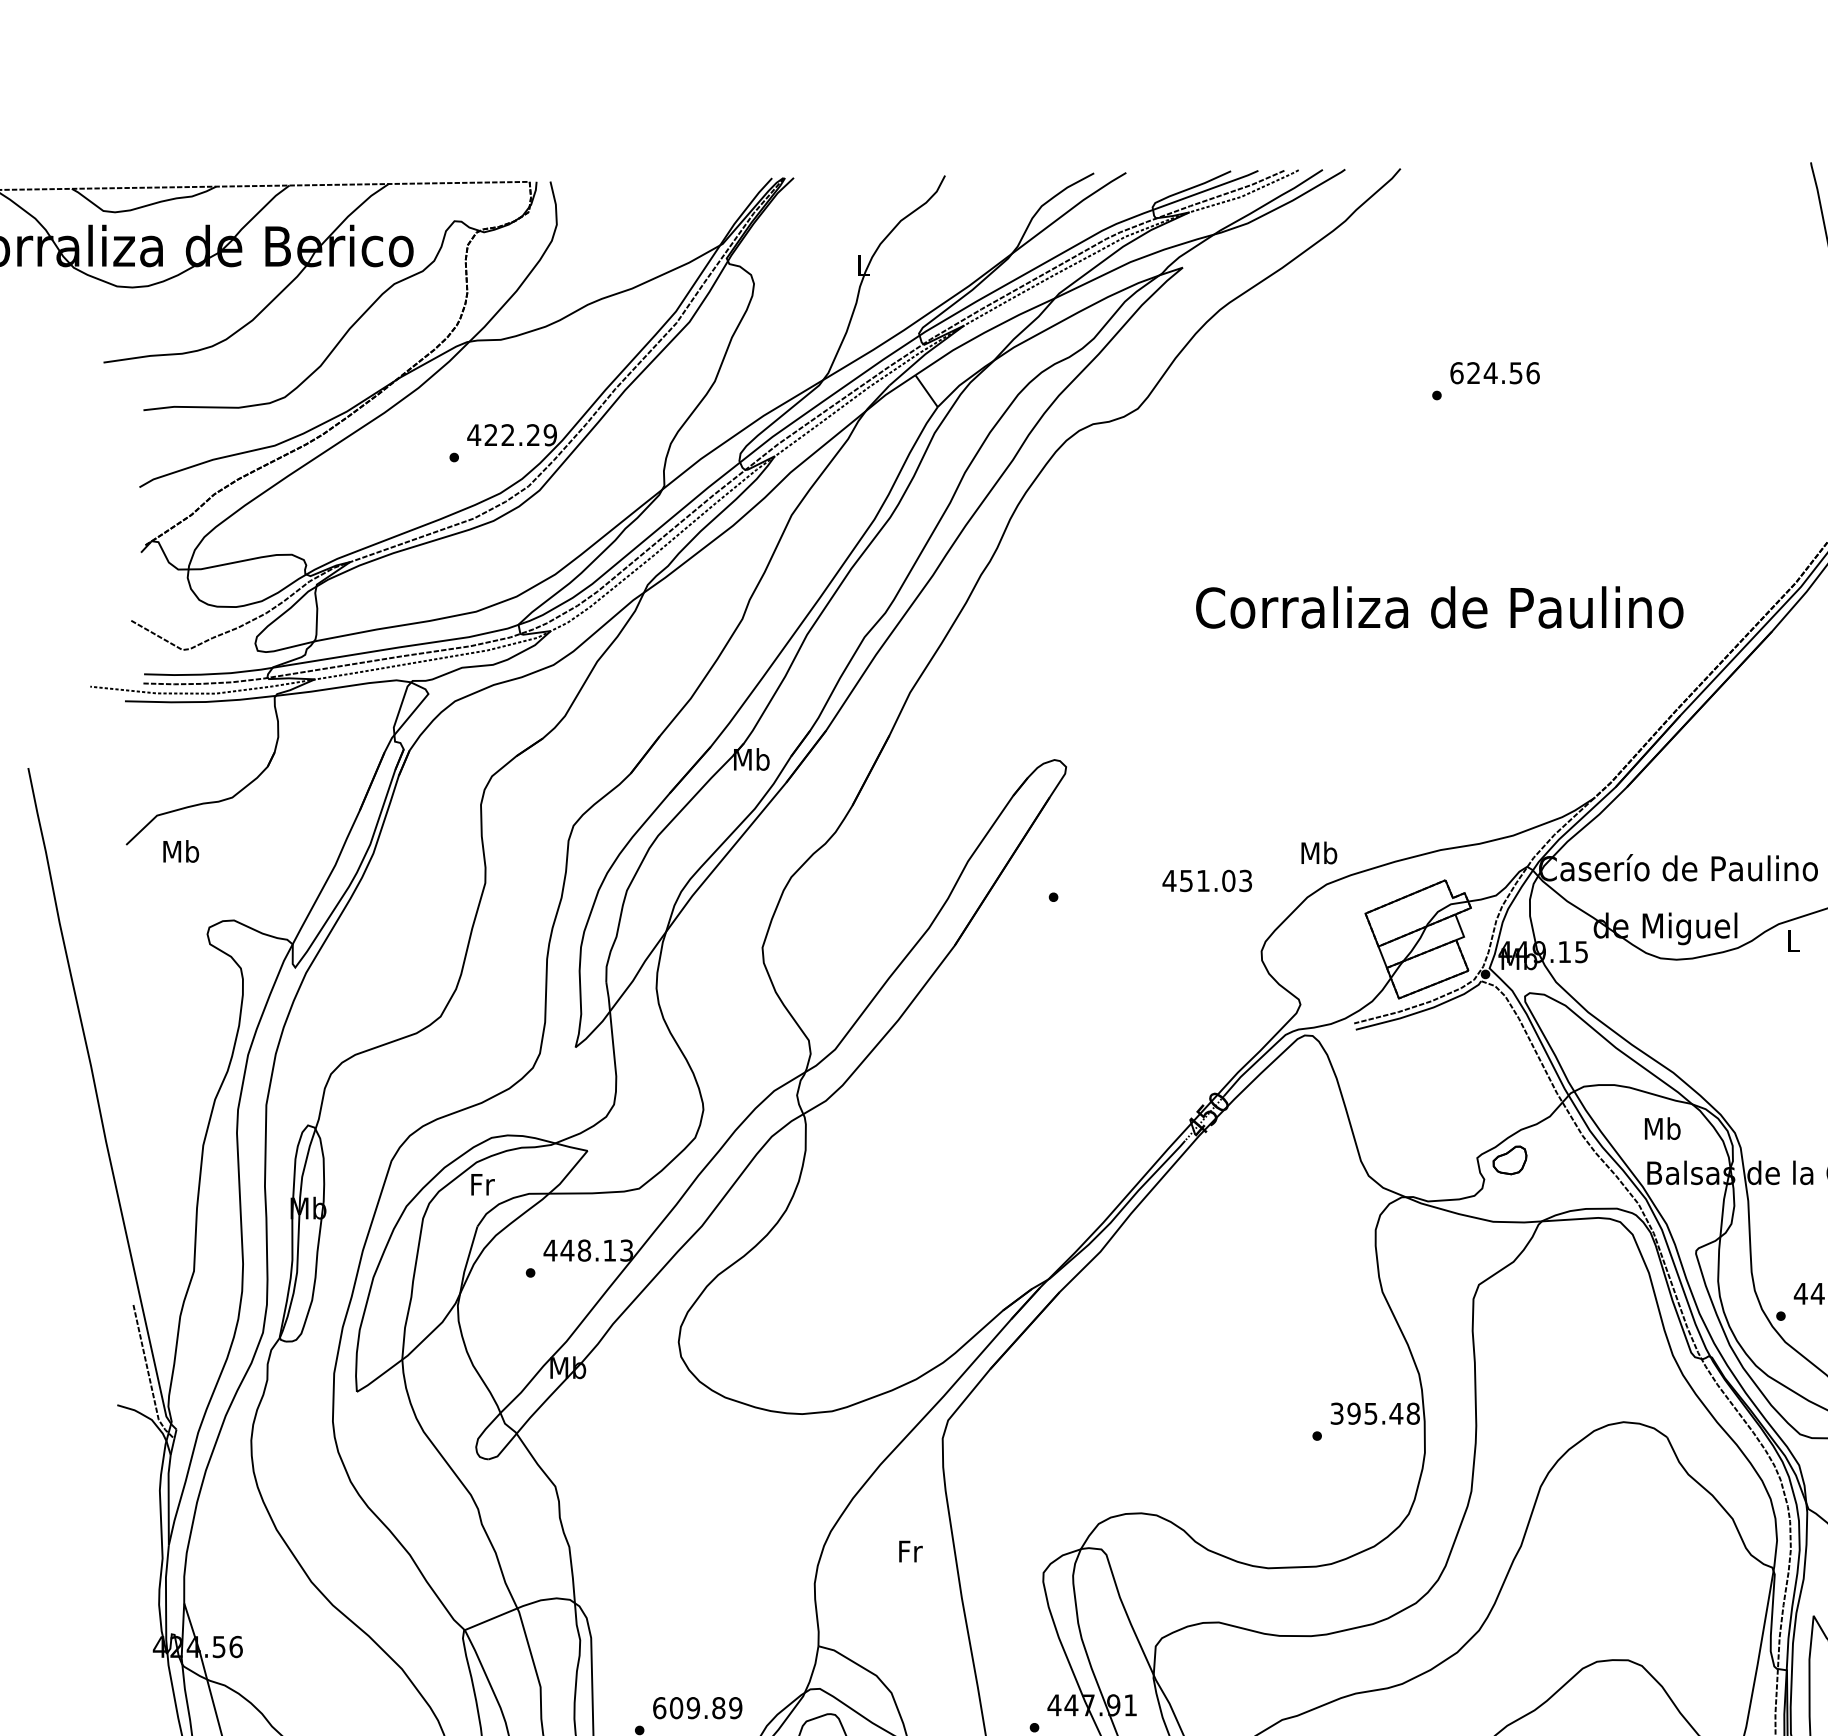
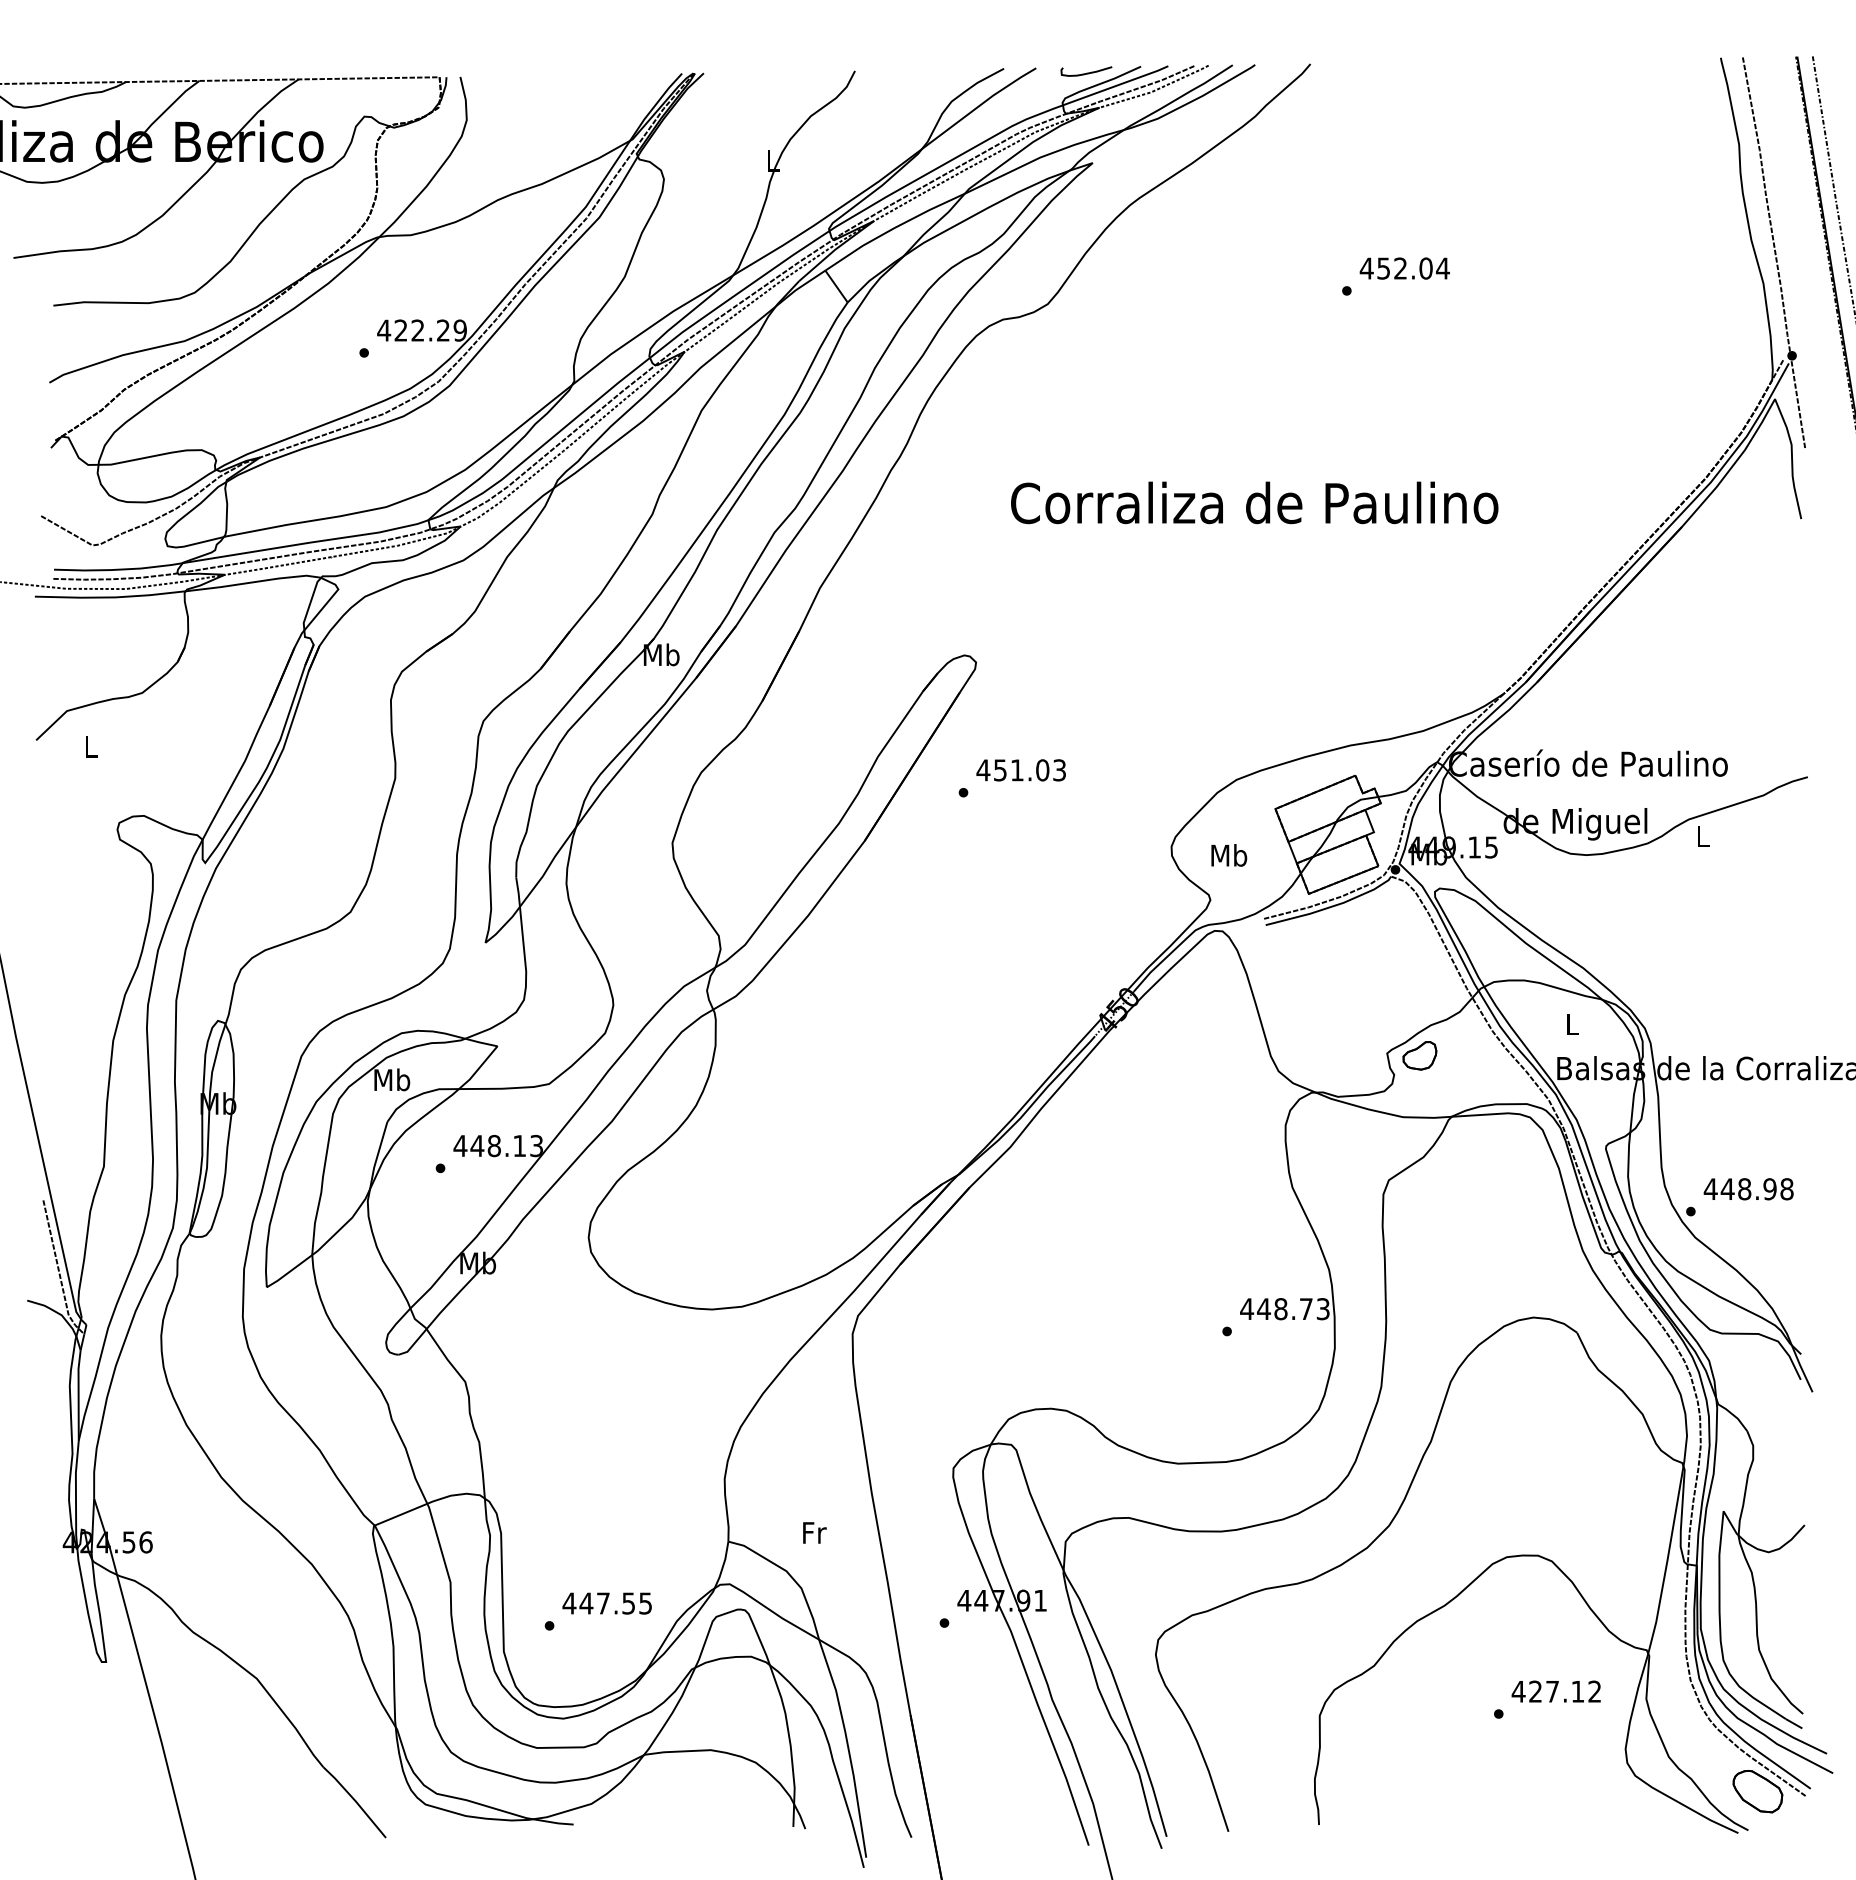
curve: (1176, 177) -> (1086, 72), added
text: (1494, 373) -> (1404, 268), 624.56 -> 452.04
text: (1439, 607) -> (1254, 502), moved
text: (180, 851) -> (90, 746), Mb -> L
text: (1319, 853) -> (1229, 855), moved
text: (1206, 881) -> (1020, 770), moved
text: (1662, 1128) -> (1572, 1023), Mb -> L
text: (482, 1184) -> (392, 1079), Fr -> Mb
text: (1374, 1414) -> (1284, 1309), 395.48 -> 448.73
text: (910, 1551) -> (814, 1532), moved
text: (697, 1708) -> (607, 1603), 609.89 -> 447.55

